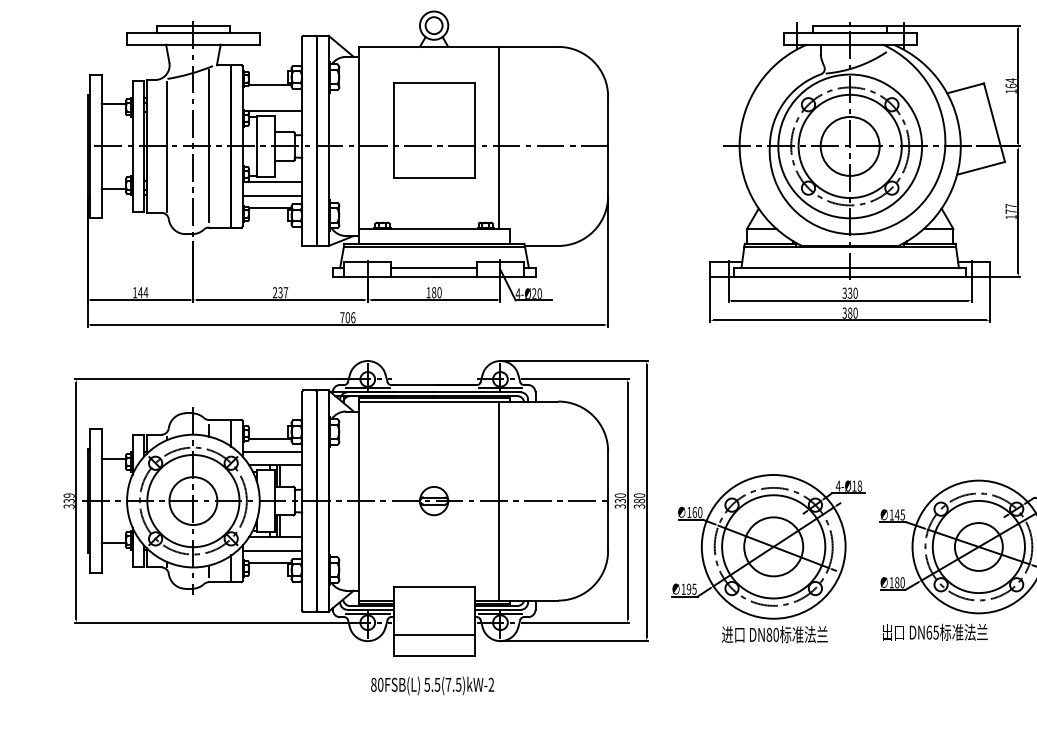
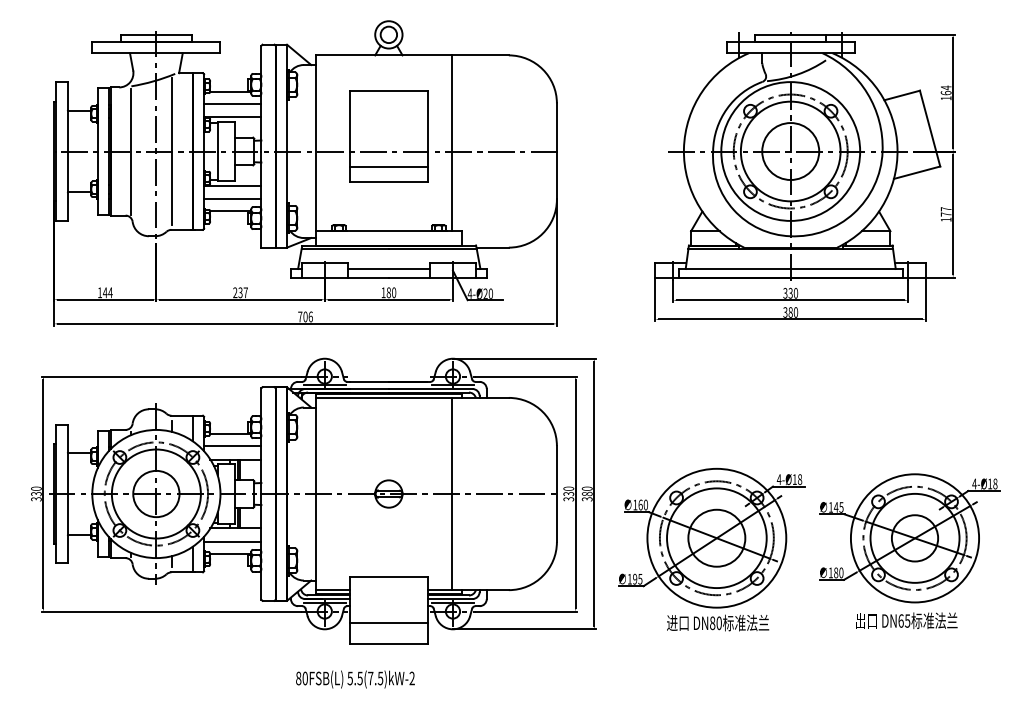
line: (272, 96) -> (232, 103), added
line: (433, 161) -> (388, 166), added
text: (69, 495) -> (36, 488), 339 -> 330
text: (934, 632) -> (906, 620), moved
text: (432, 685) -> (355, 679), moved

